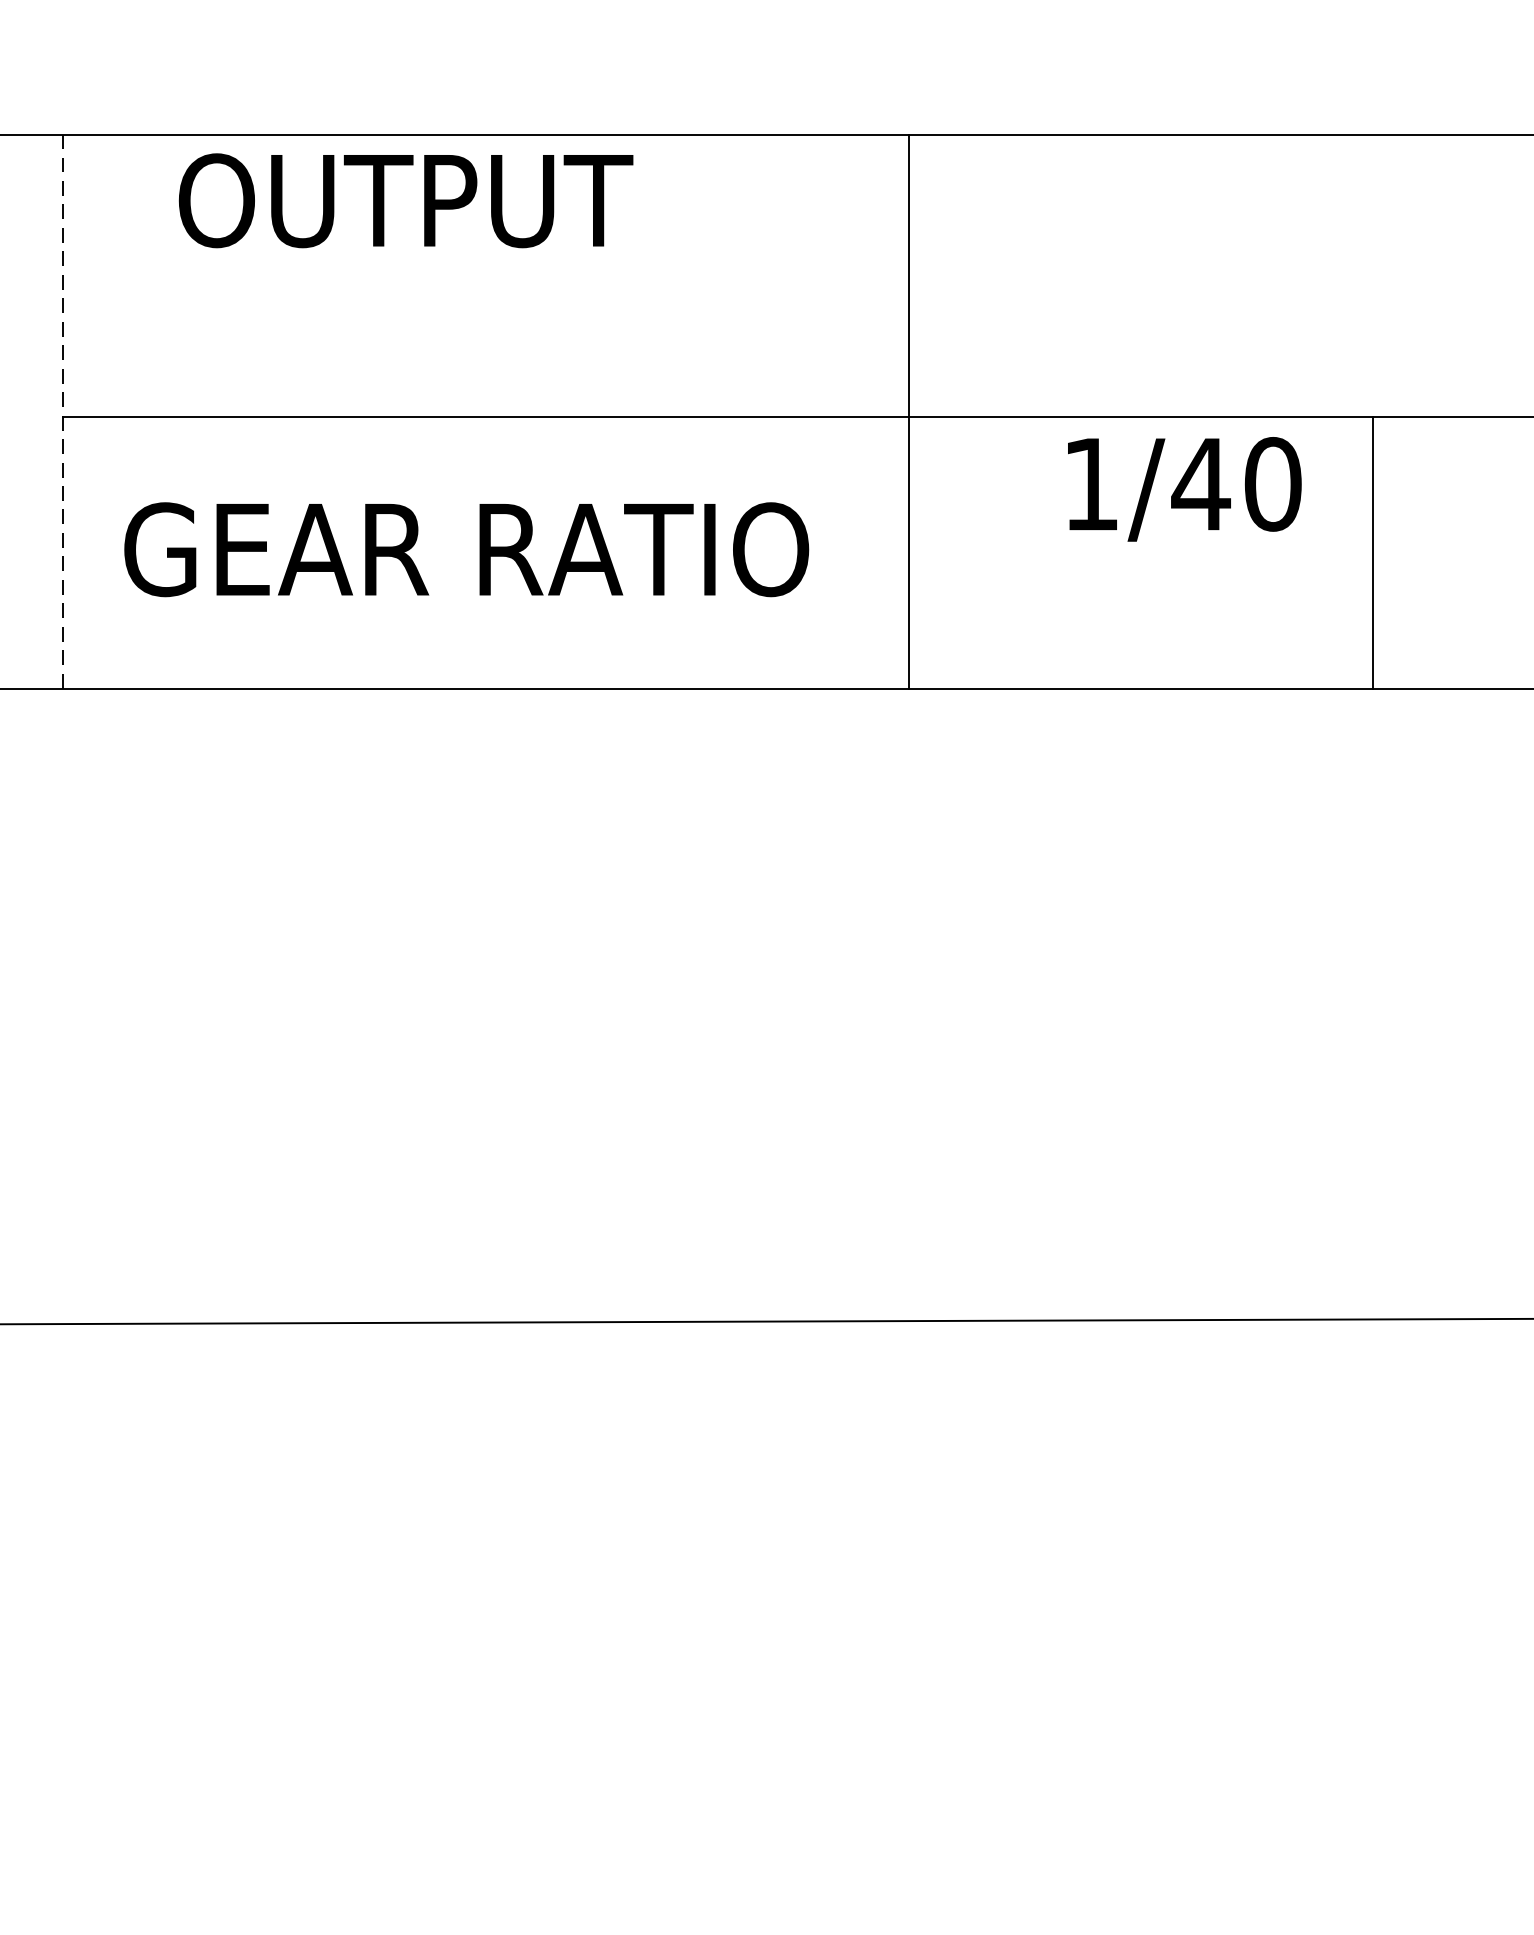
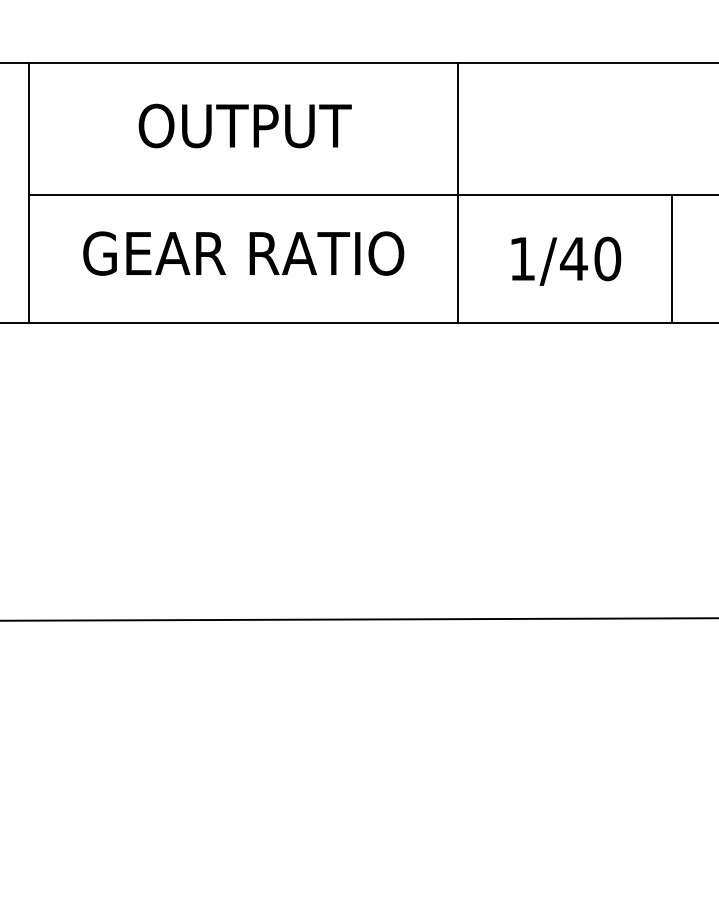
text: (404, 199) -> (244, 125), moved
line: (909, 410) -> (458, 192), moved
line: (63, 412) -> (29, 193), dashed -> solid
text: (1185, 487) -> (566, 260), moved
text: (466, 549) -> (243, 253), moved
line: (1372, 551) -> (672, 258), moved

